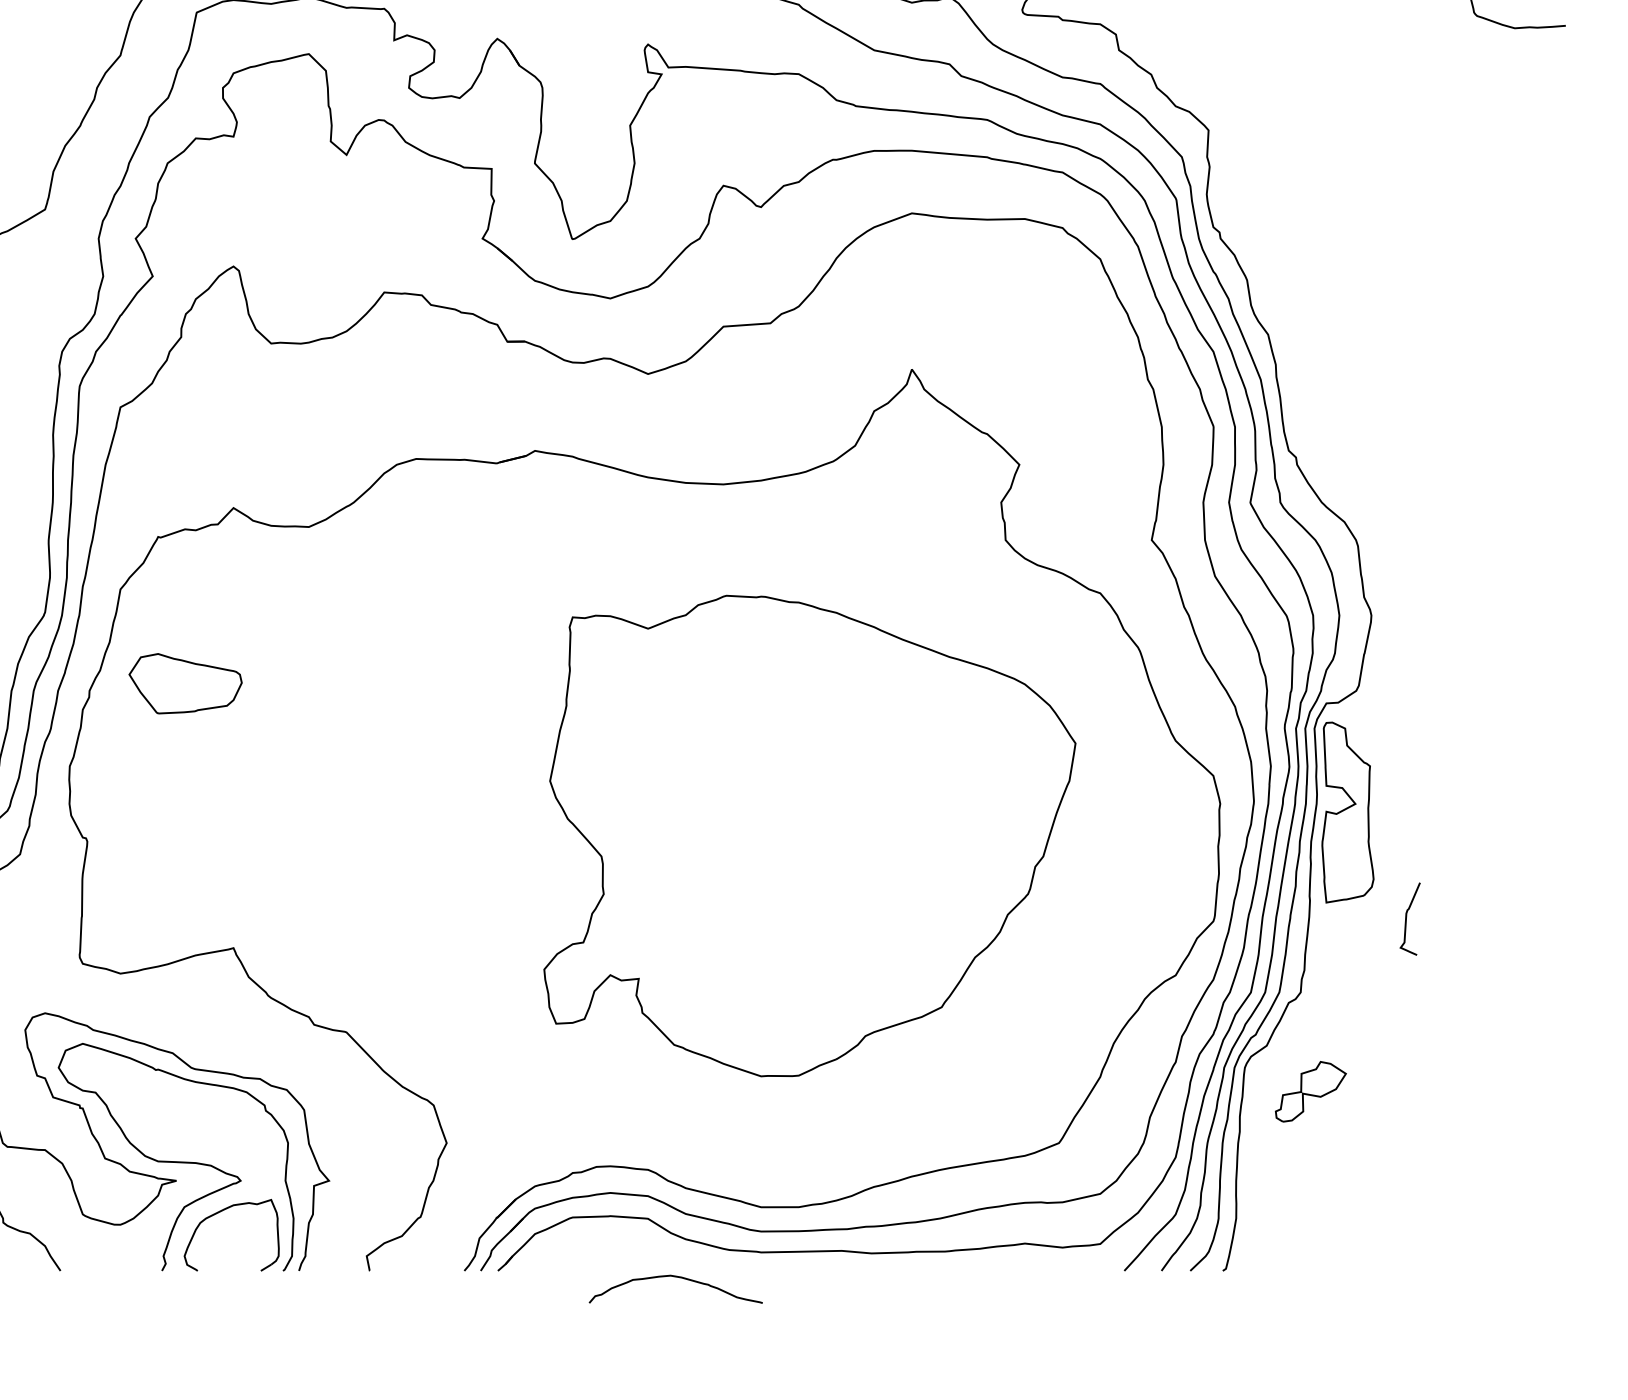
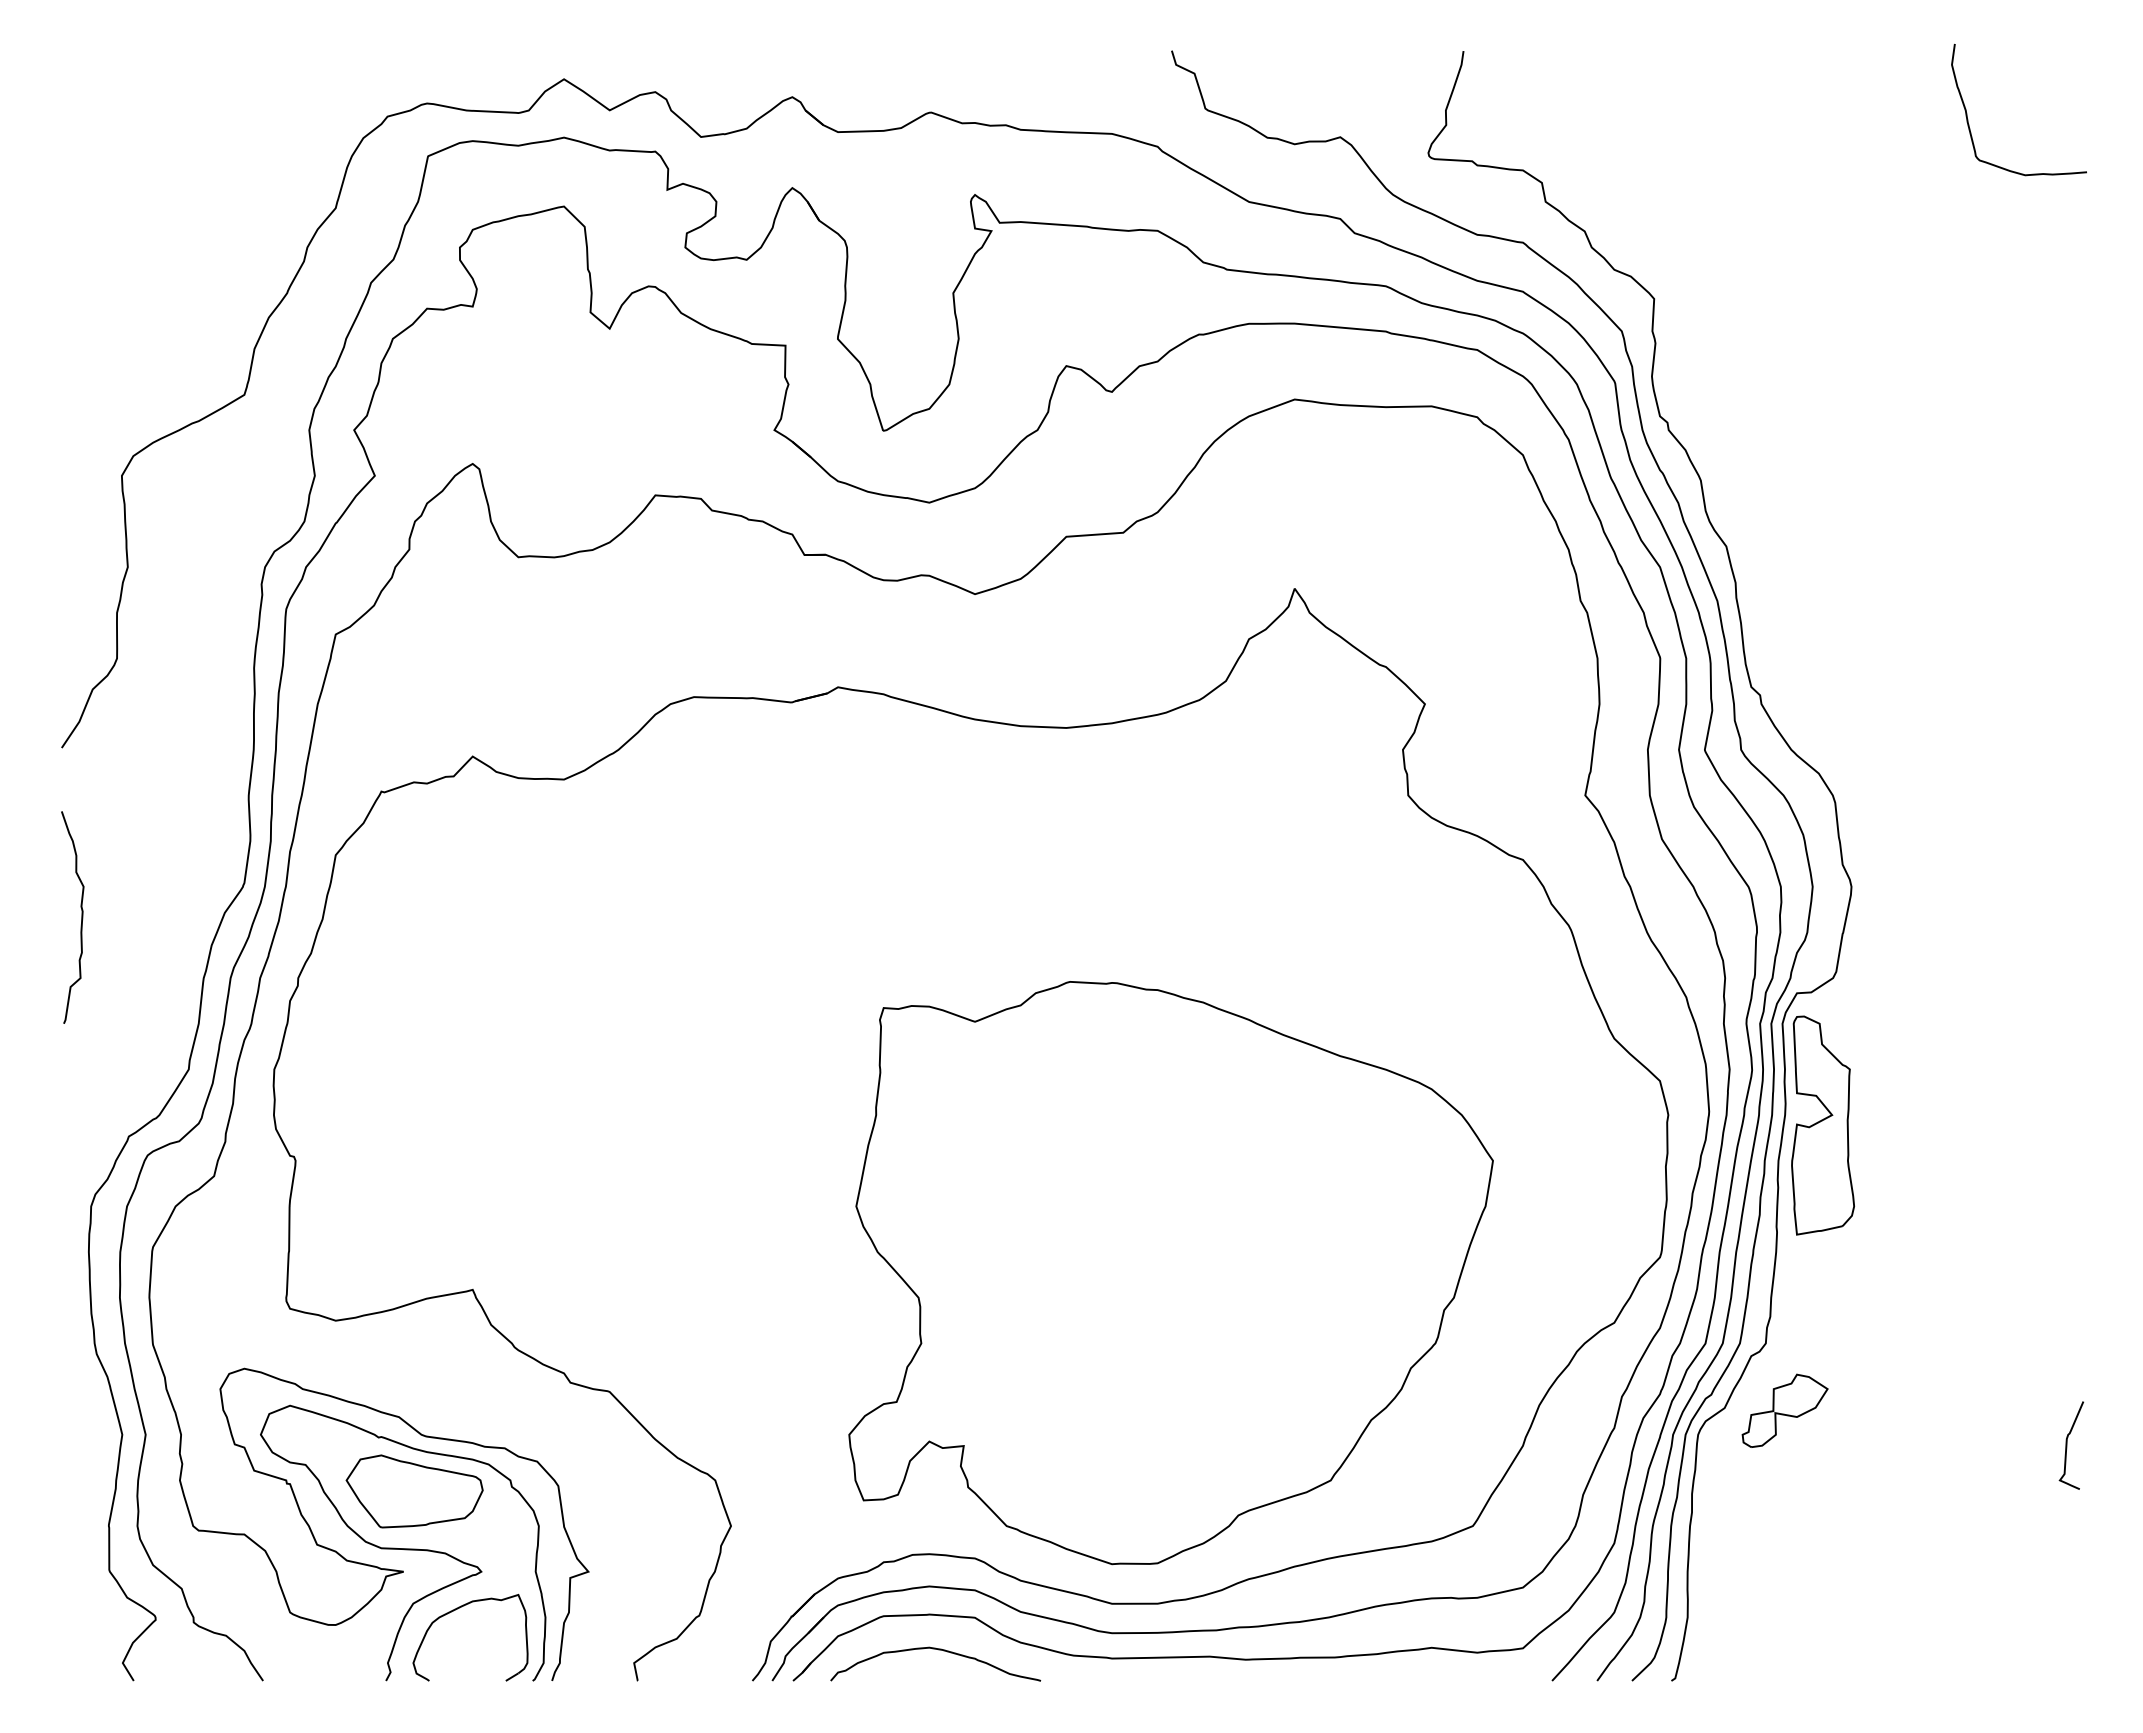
part: (185, 683) -> (414, 1491), moved
part: (809, 836) -> (1170, 1273), moved
curve: (1406, 918) -> (2067, 1445), moved
part: (1310, 1091) -> (1784, 1410), moved
curve: (678, 1277) -> (938, 1650), moved

